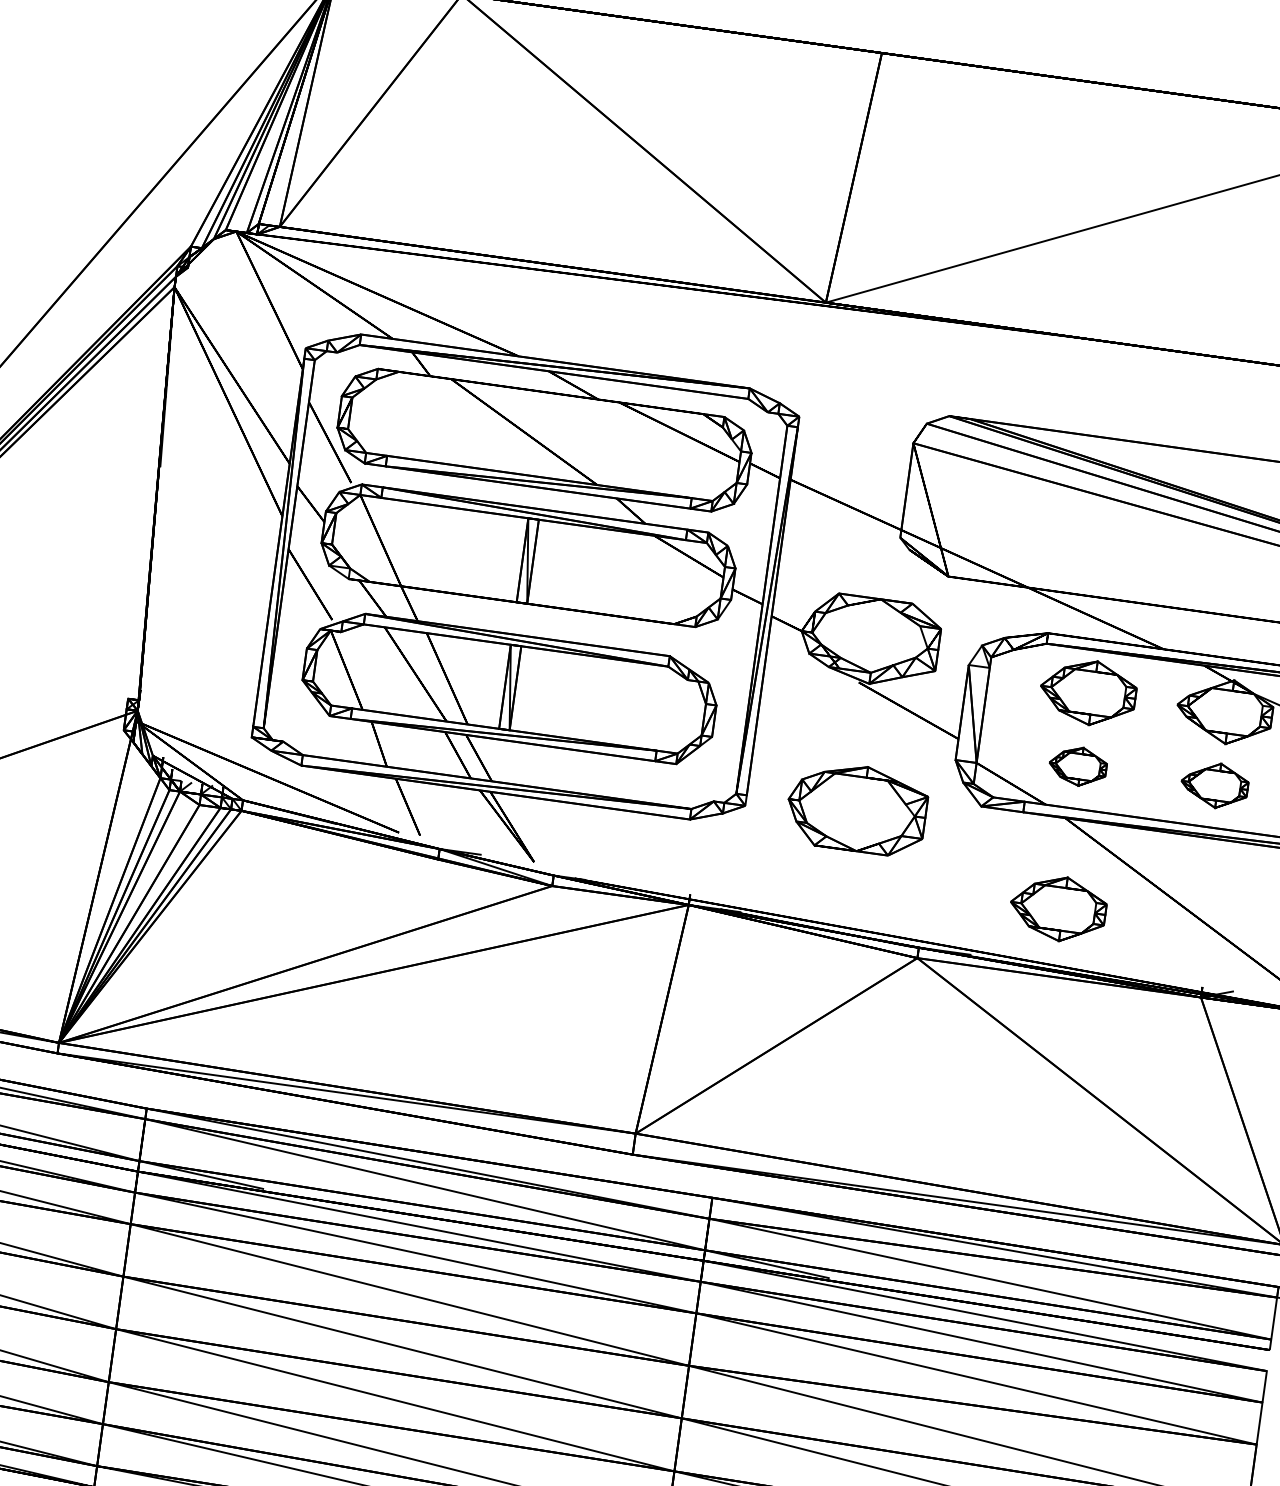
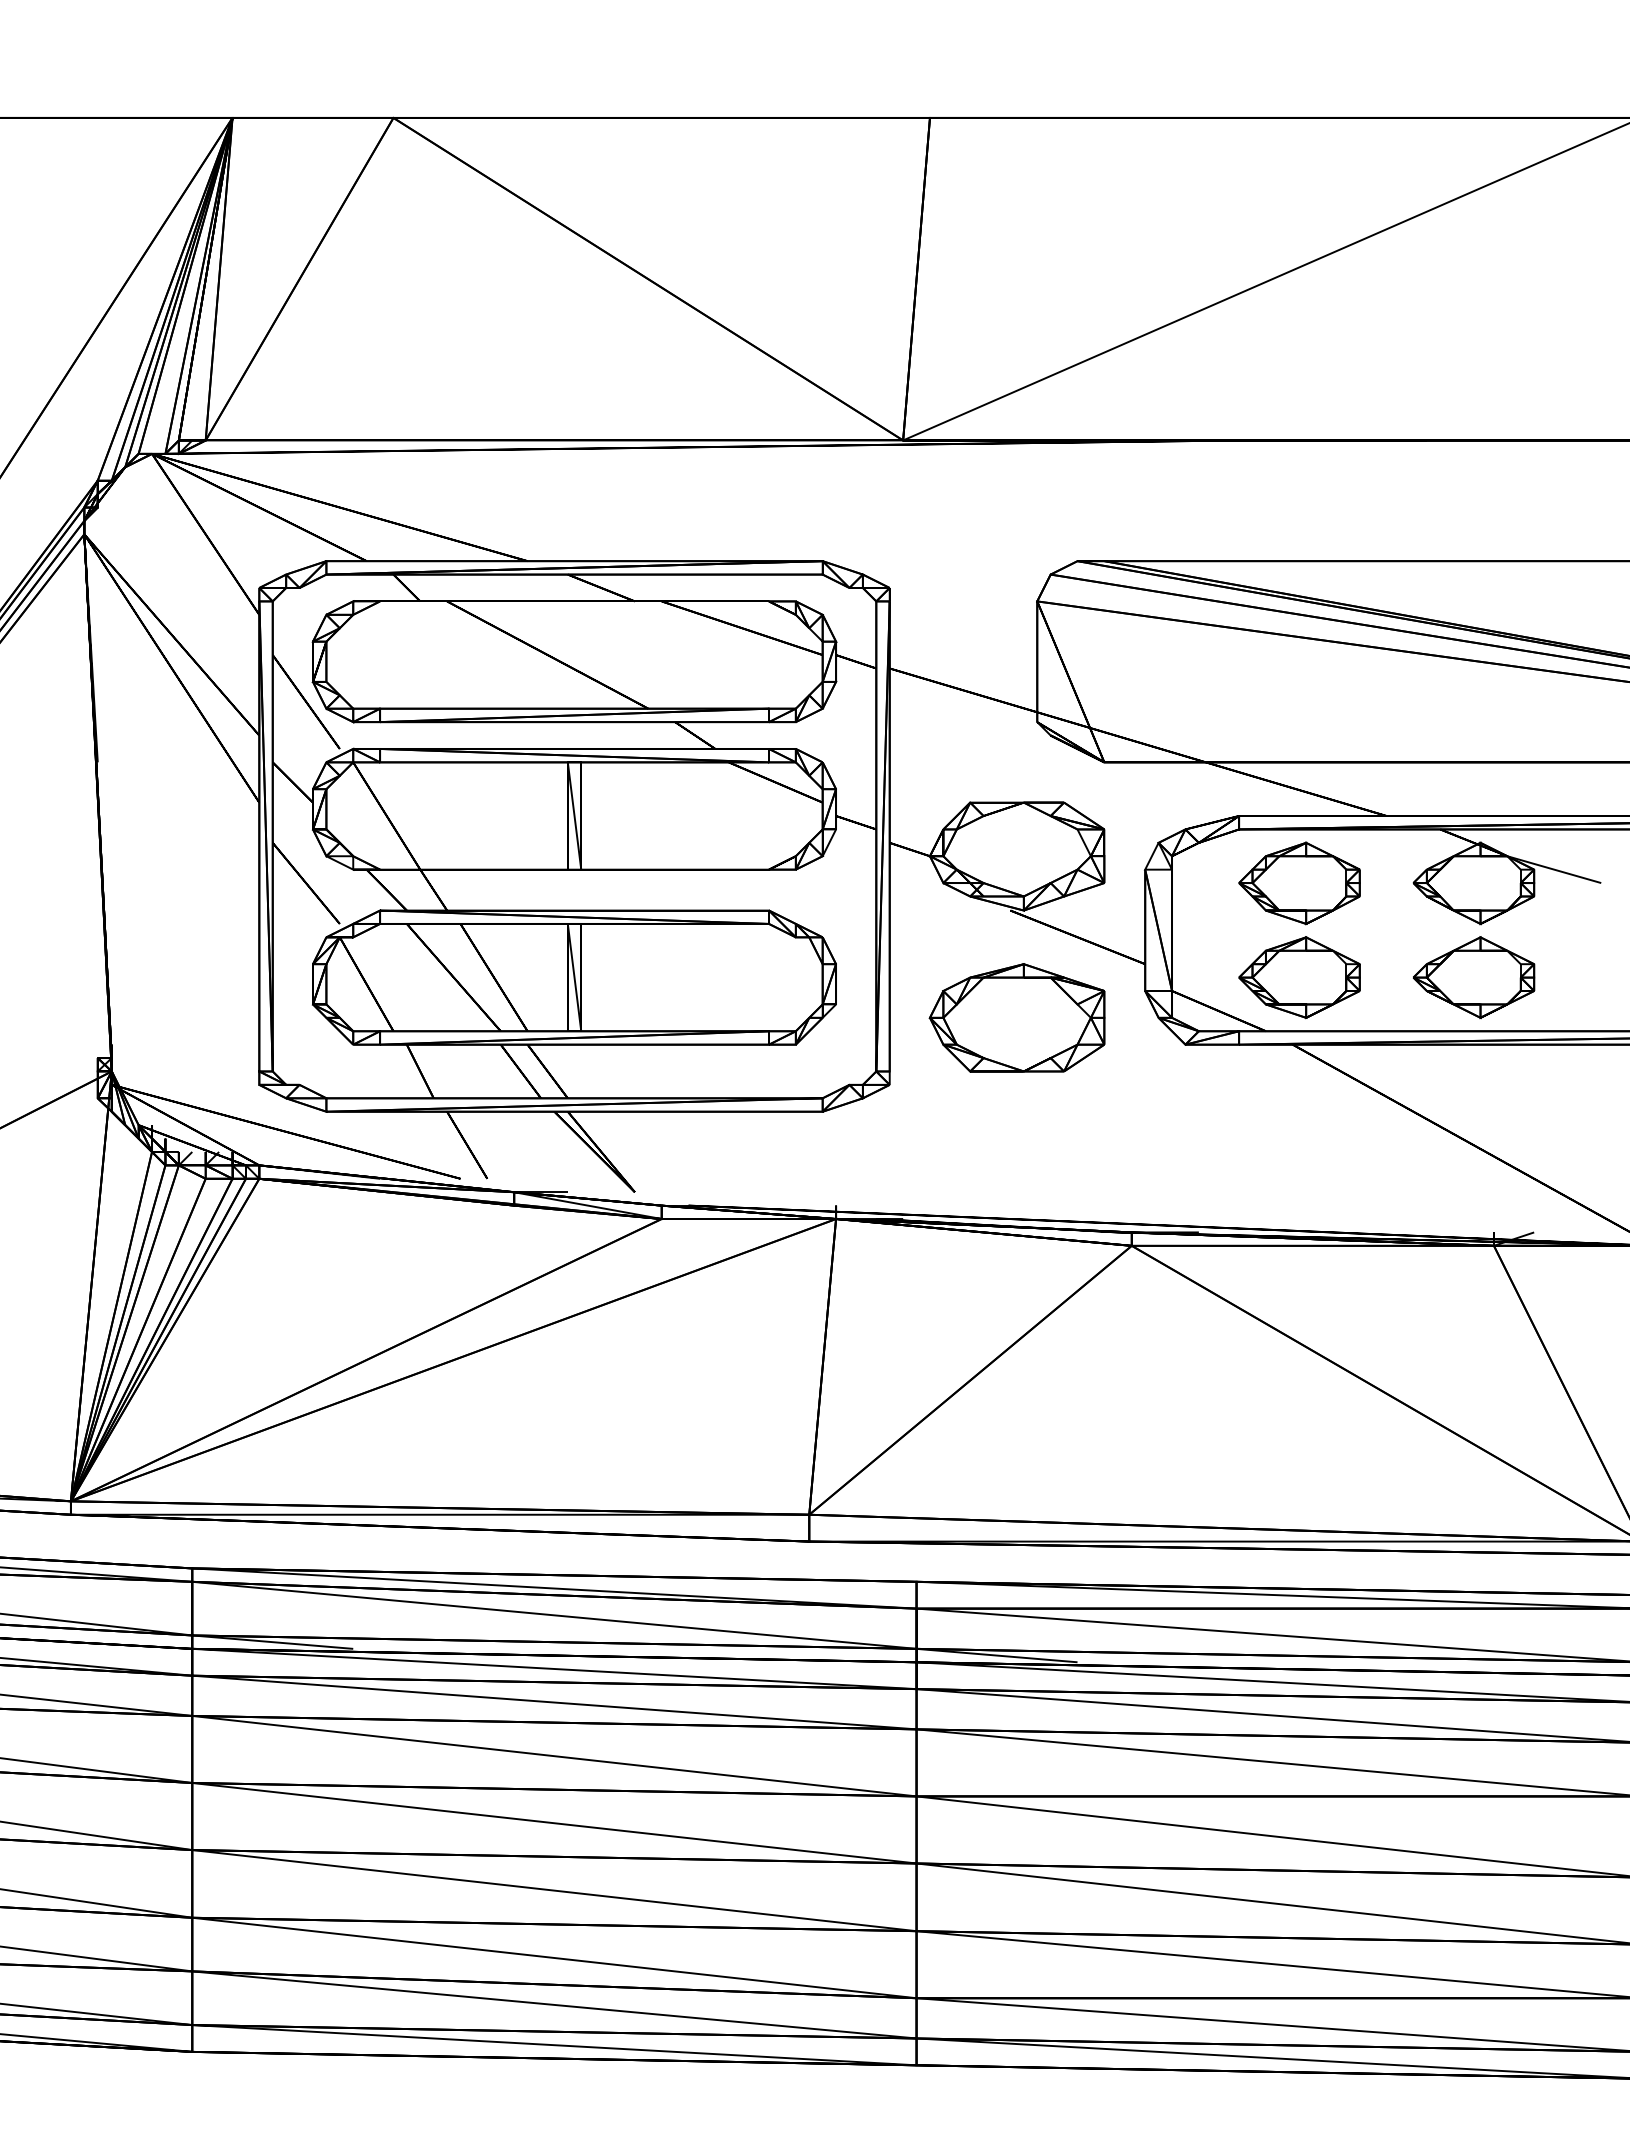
part: (1077, 766) -> (1299, 977), size x1.67
part: (1214, 785) -> (1474, 977), size x1.43
part: (856, 808) -> (1016, 1017), moved
part: (1058, 908) -> (1299, 1159), removed

